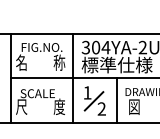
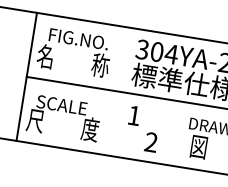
line: (72, 78) -> (115, 91), removed
line: (116, 100) -> (174, 133), removed
line: (93, 101) -> (140, 129), removed

